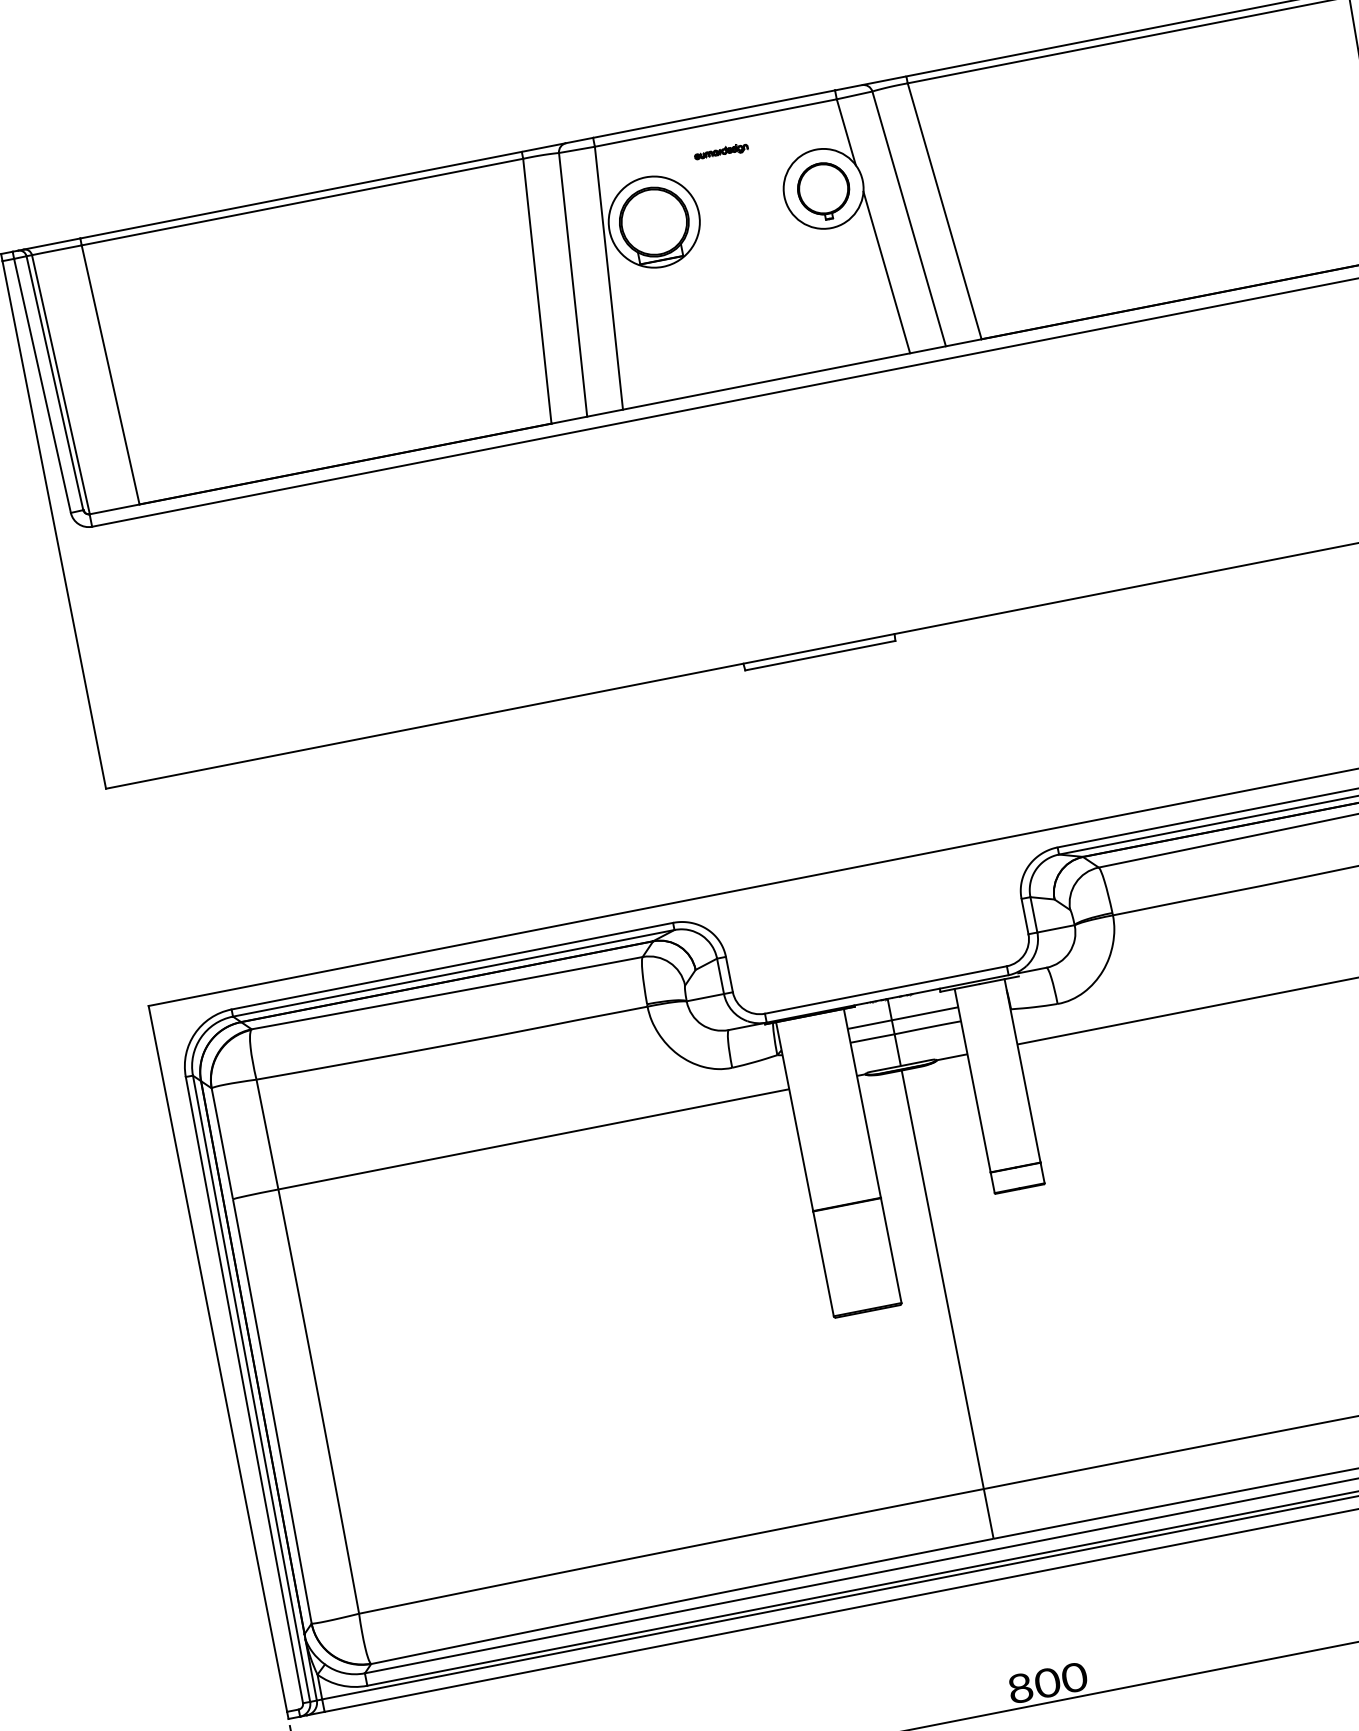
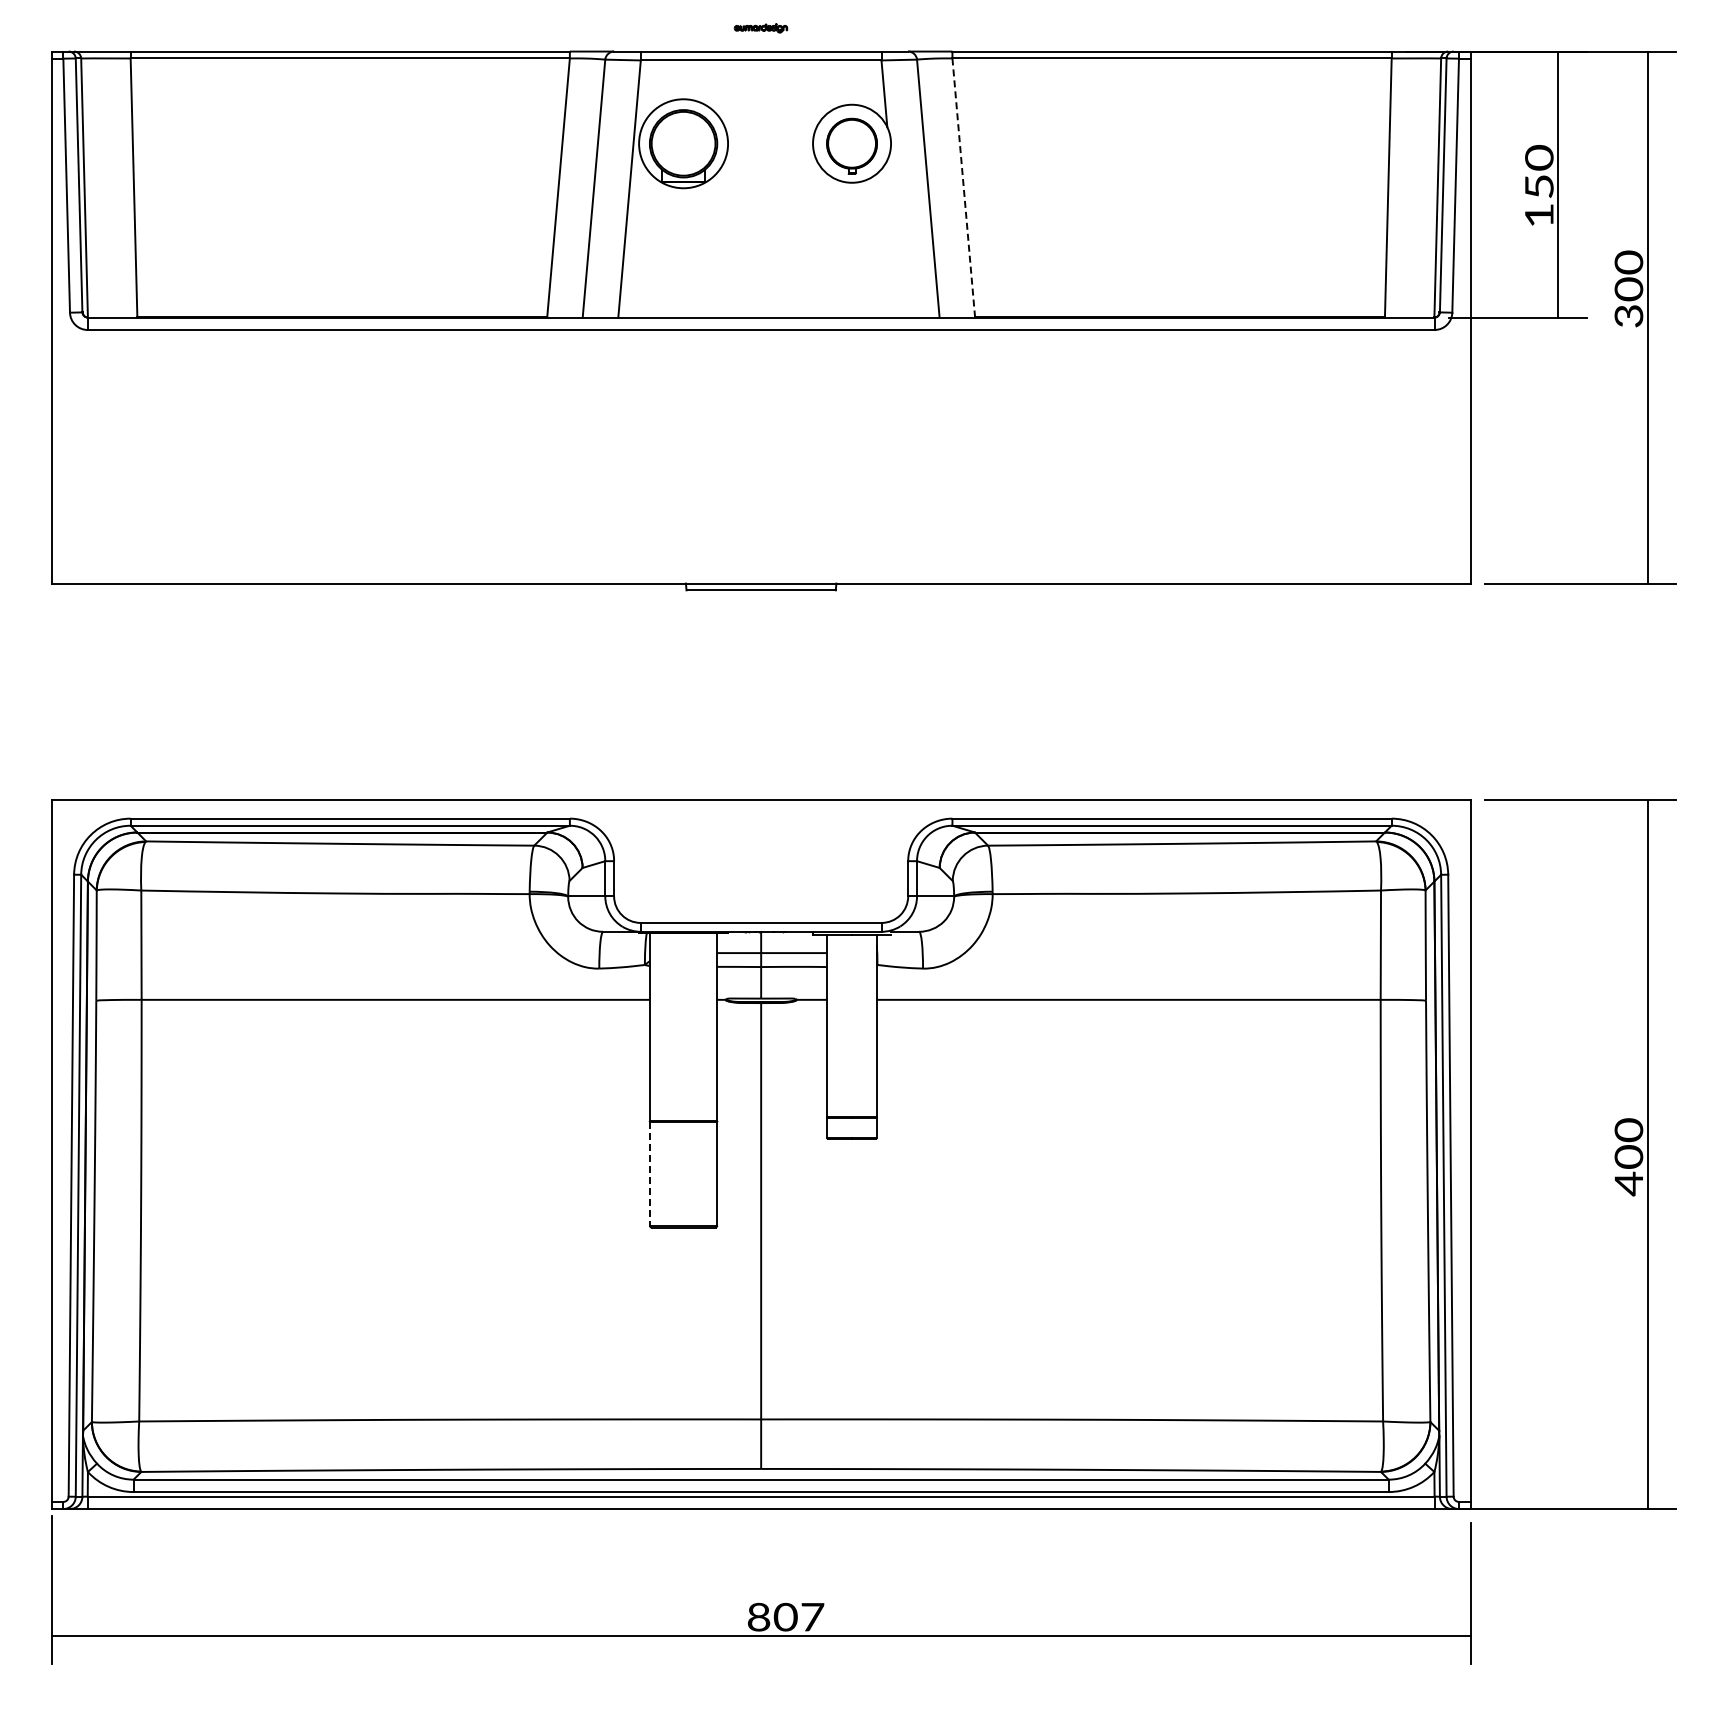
part: (720, 152) -> (760, 28), moved
line: (944, 211) -> (963, 188), solid -> dashed
line: (886, 272) -> (896, 235), removed
line: (823, 1264) -> (649, 1174), solid -> dashed
text: (1074, 1676) -> (812, 1616), 800 -> 807

